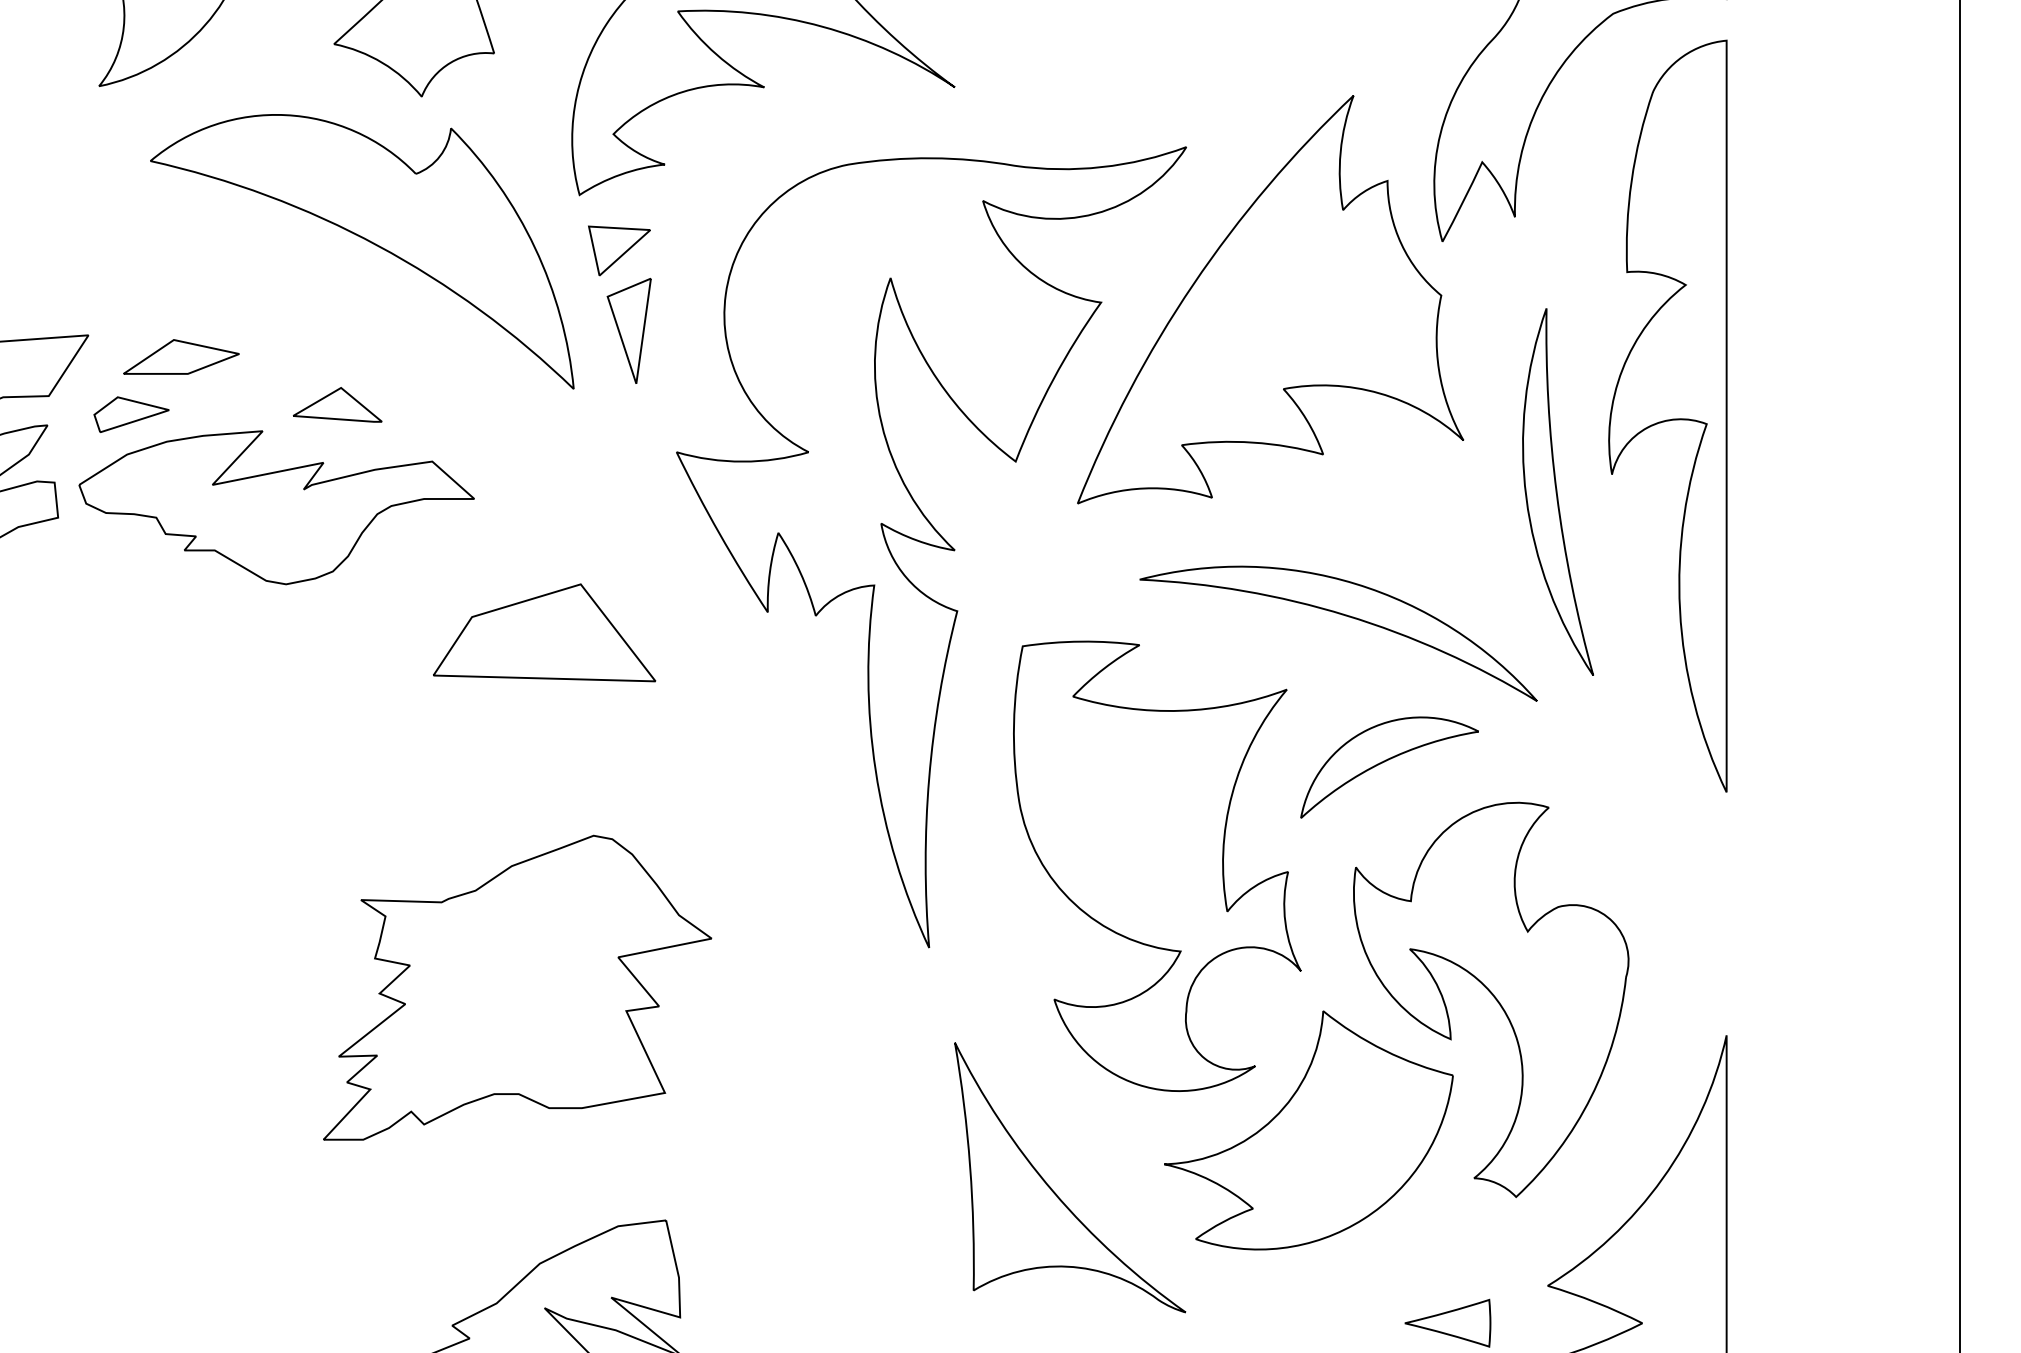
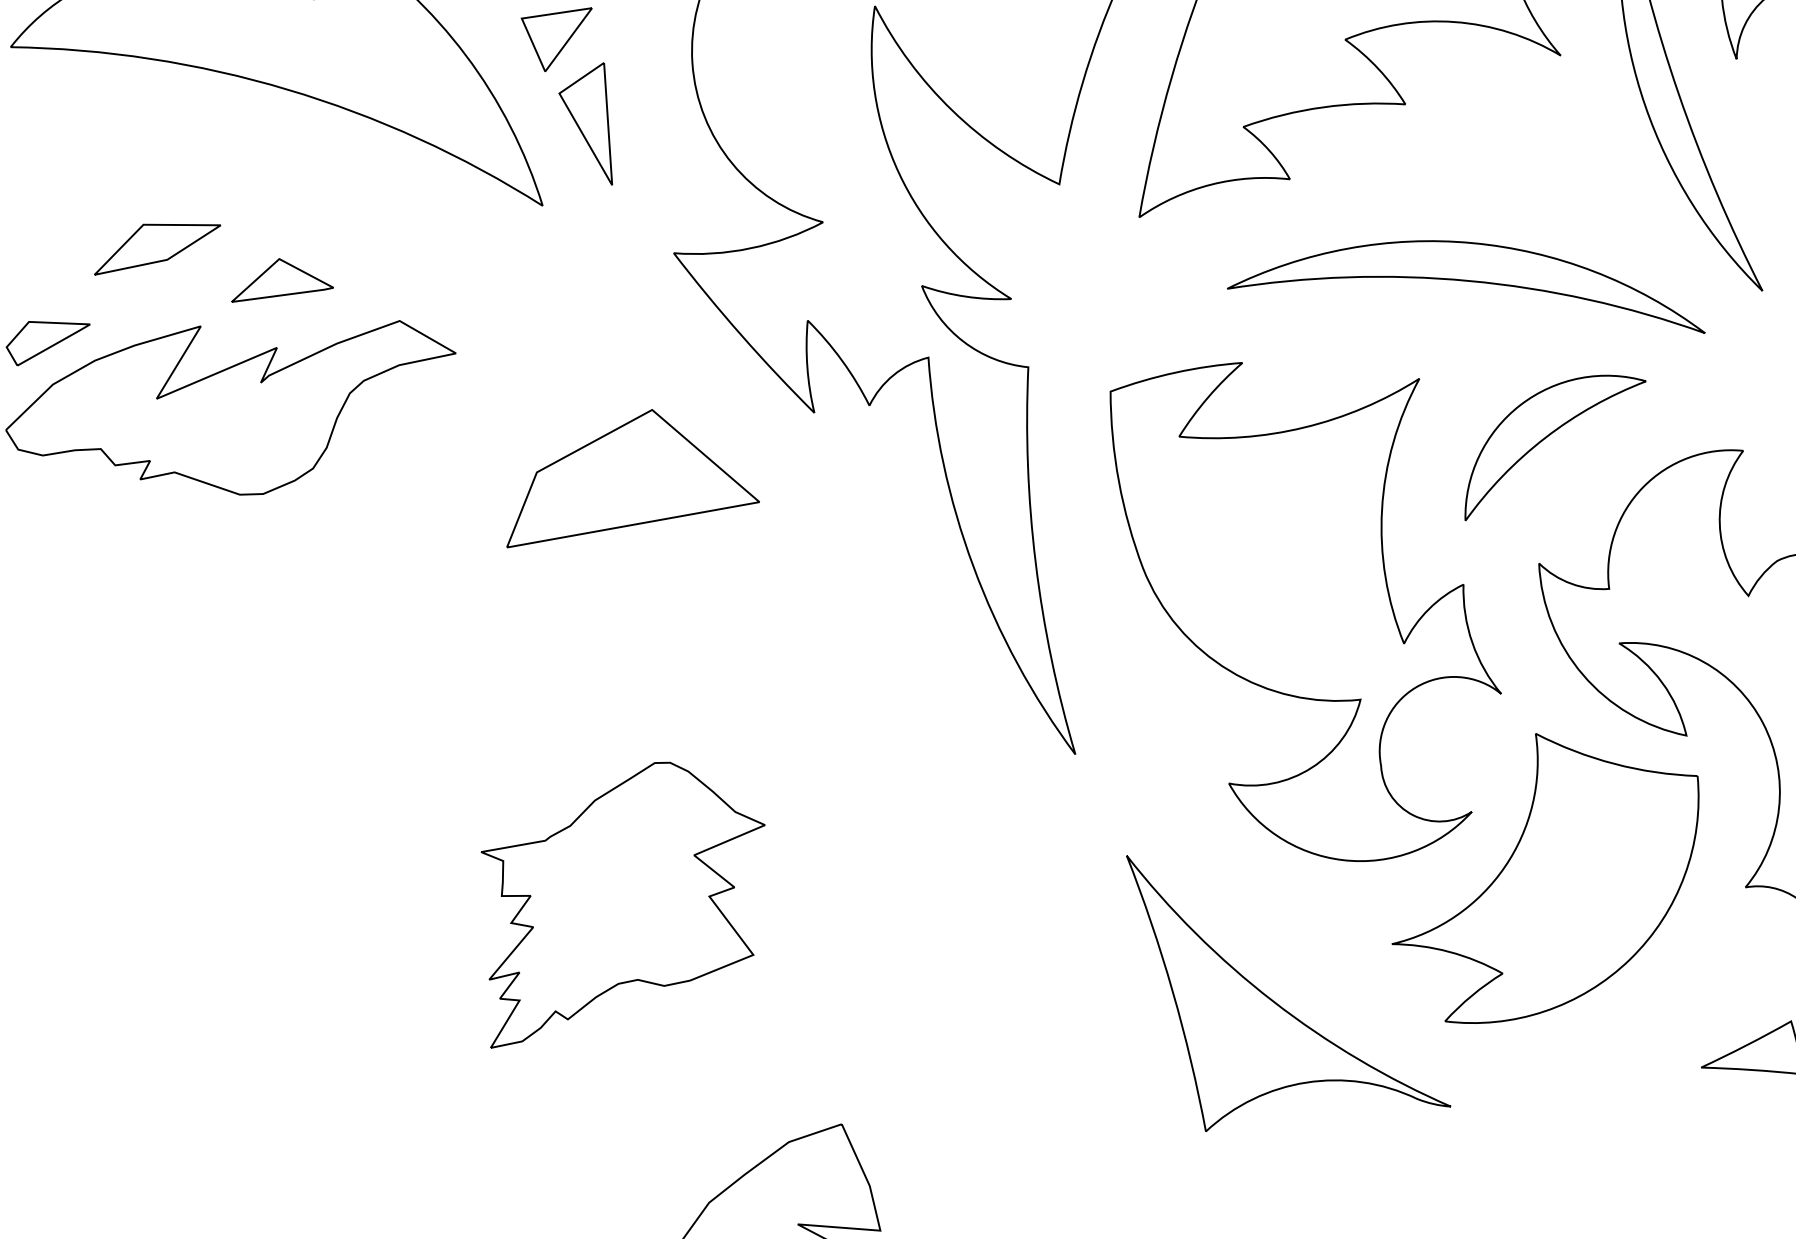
part: (181, 356) -> (155, 241), moved
part: (544, 632) -> (622, 472), moved
part: (517, 987) -> (619, 895), size x0.7

